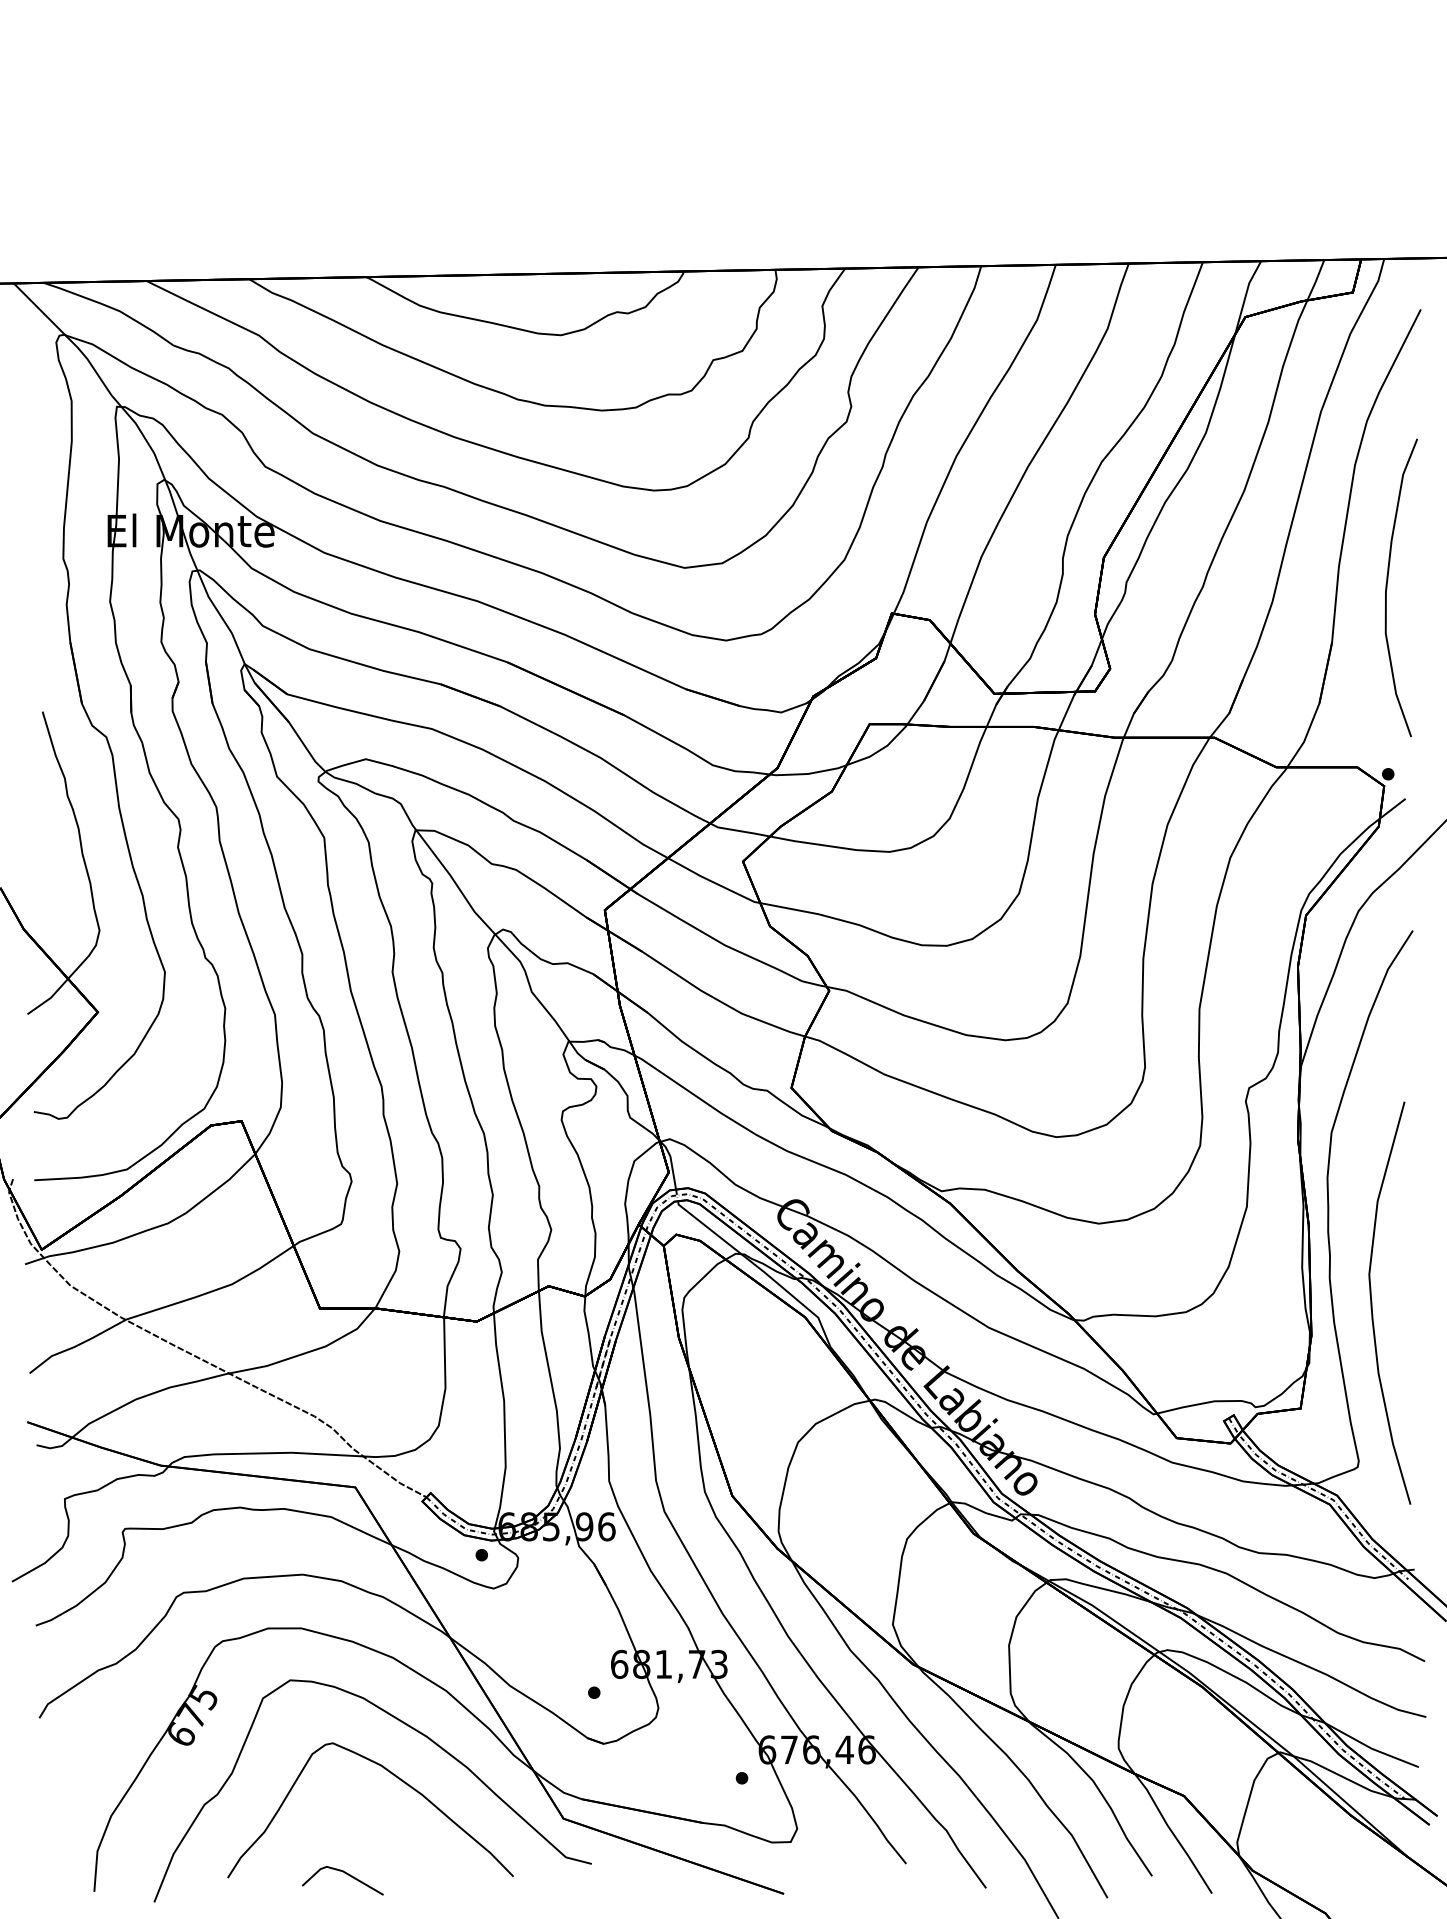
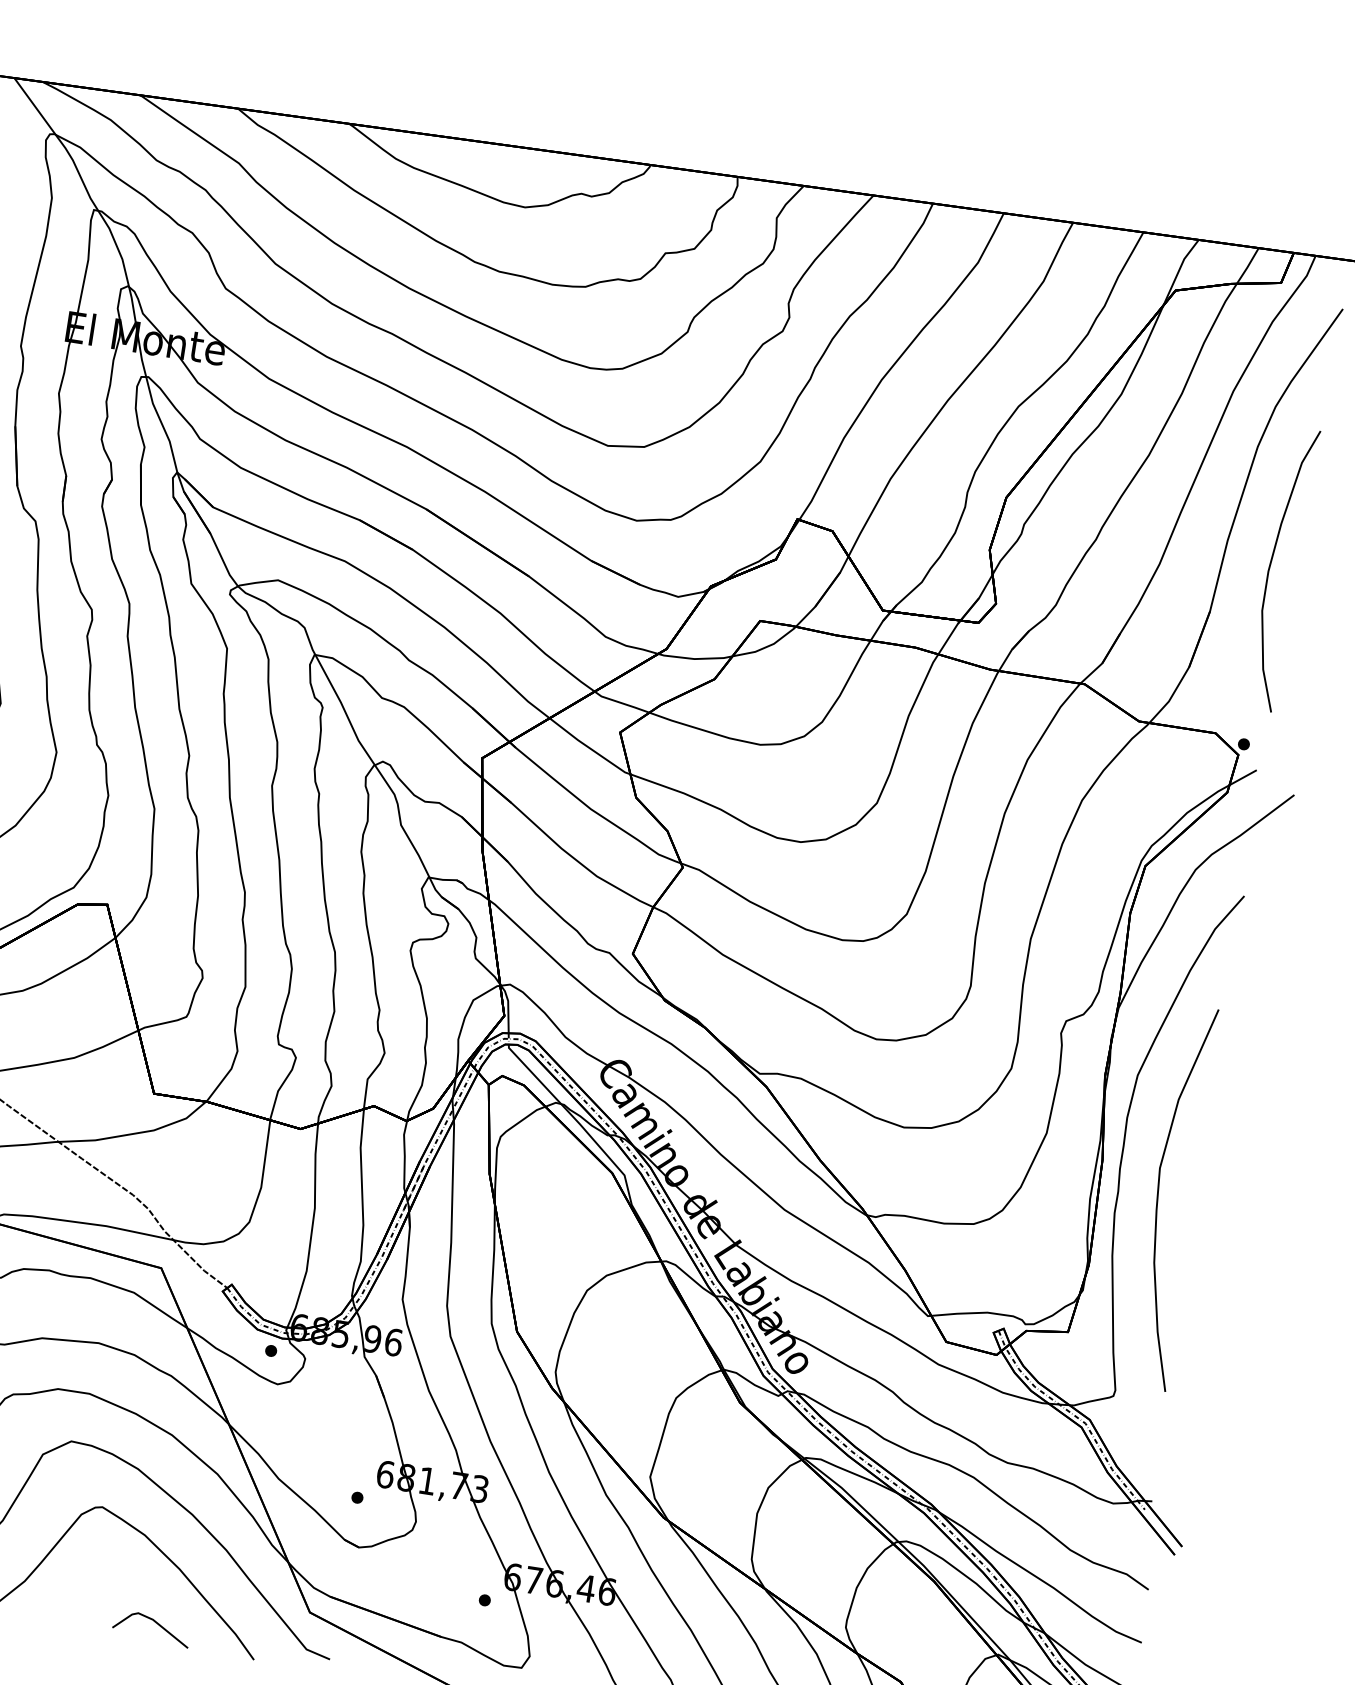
curve: (1372, 1302) -> (1158, 1194), moved
line: (346, 1874) -> (155, 1623), moved

